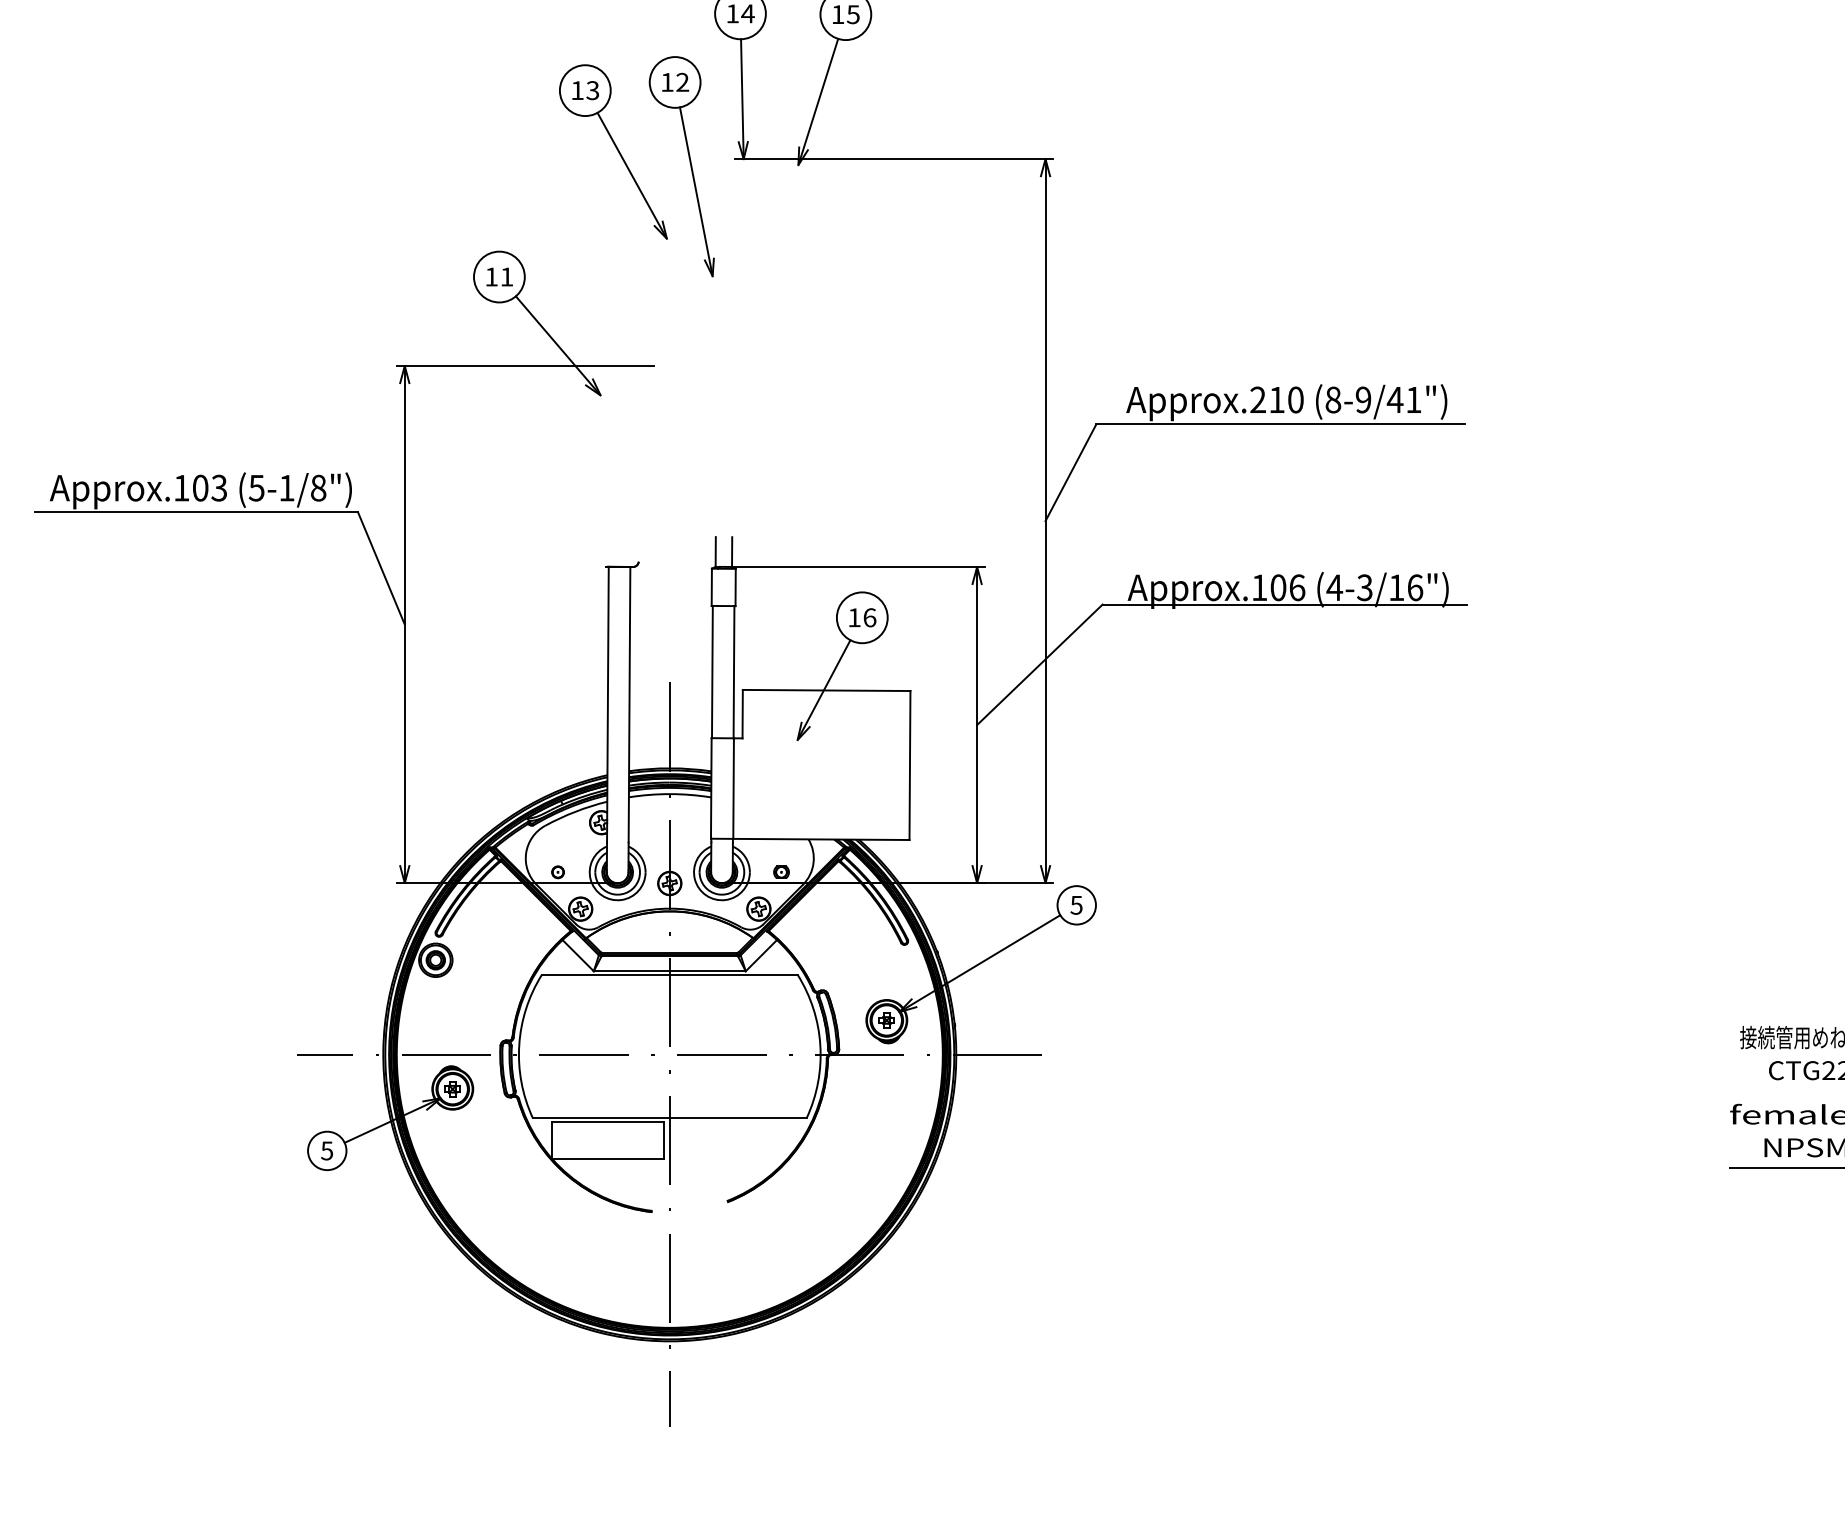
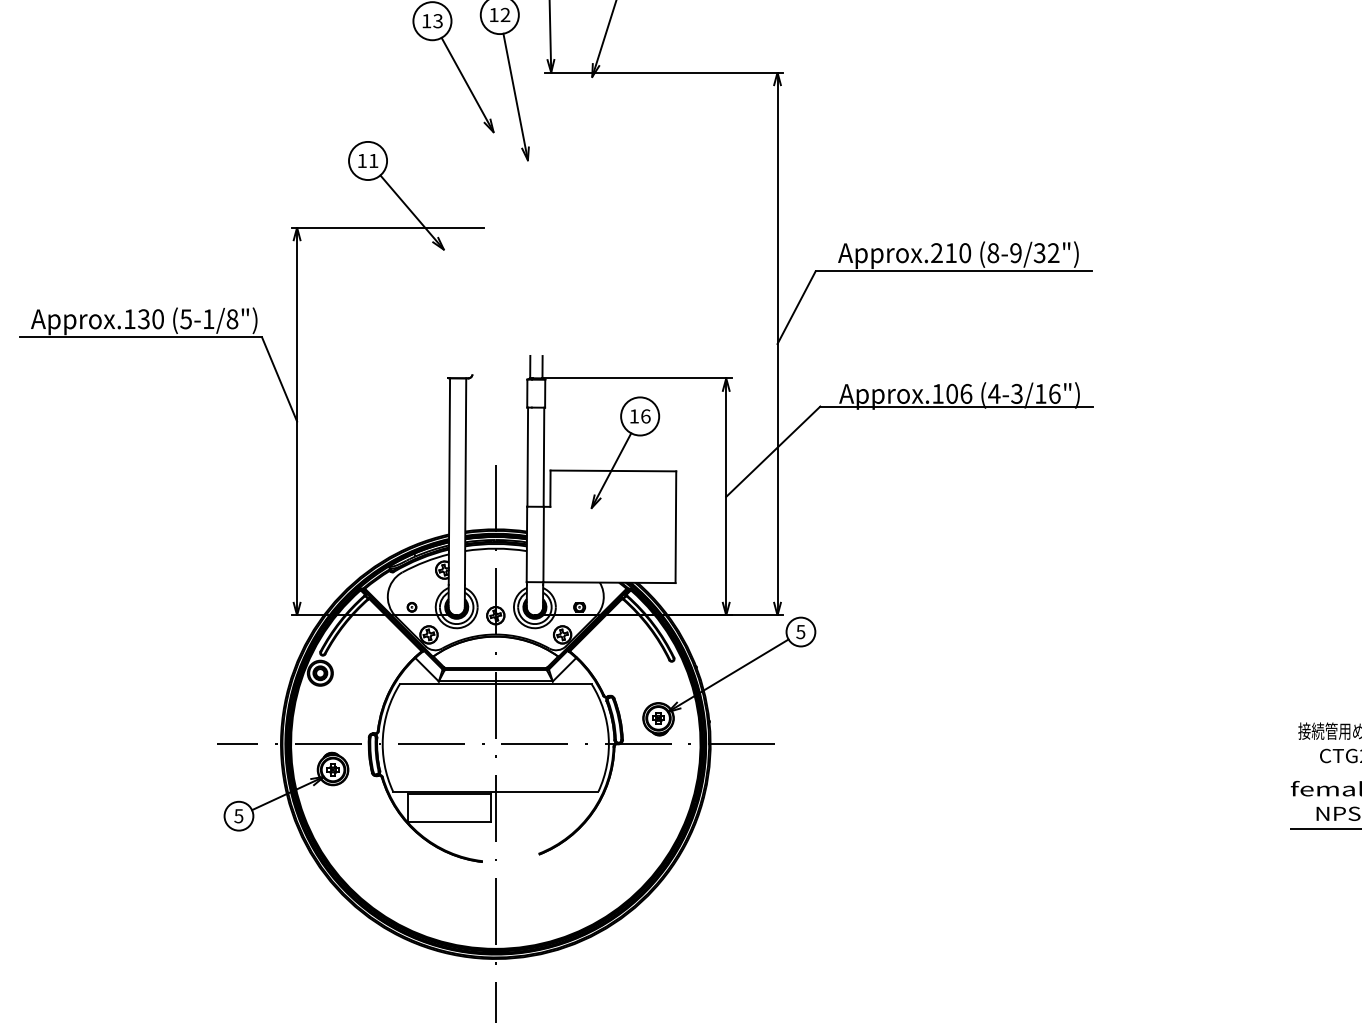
text: (1403, 399) -> (1045, 252), (8-9/41") -> (8-9/32")
text: (209, 487) -> (150, 318), Approx.103 -> Approx.130

